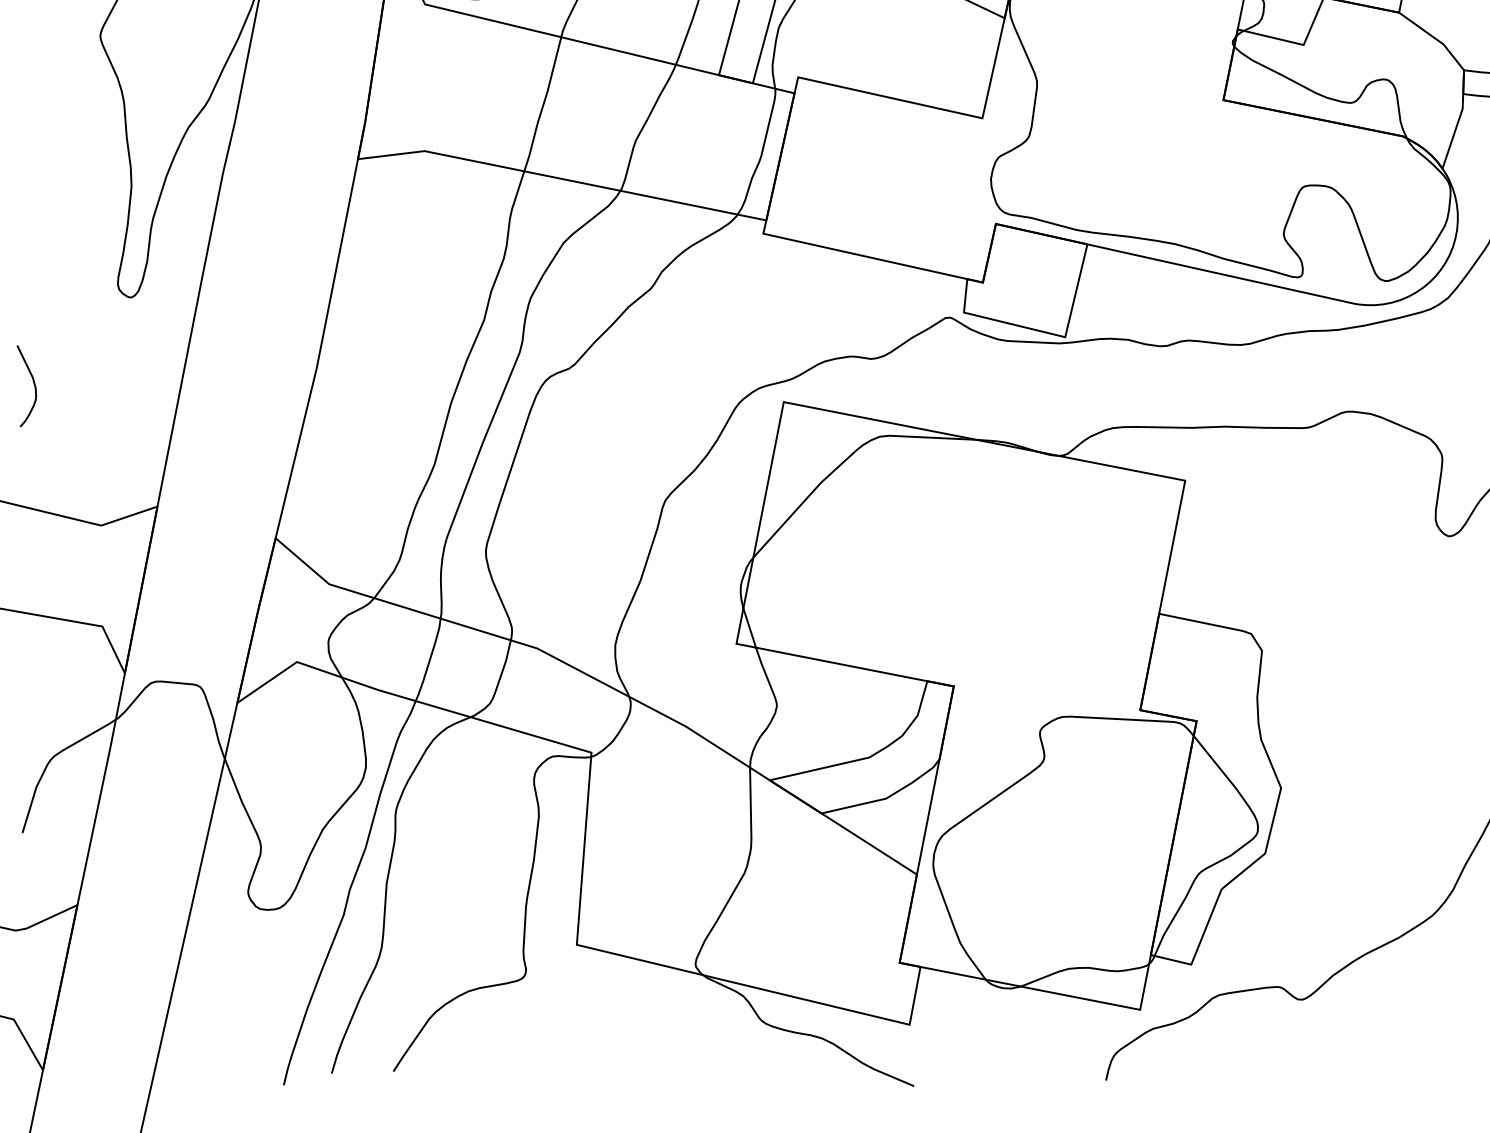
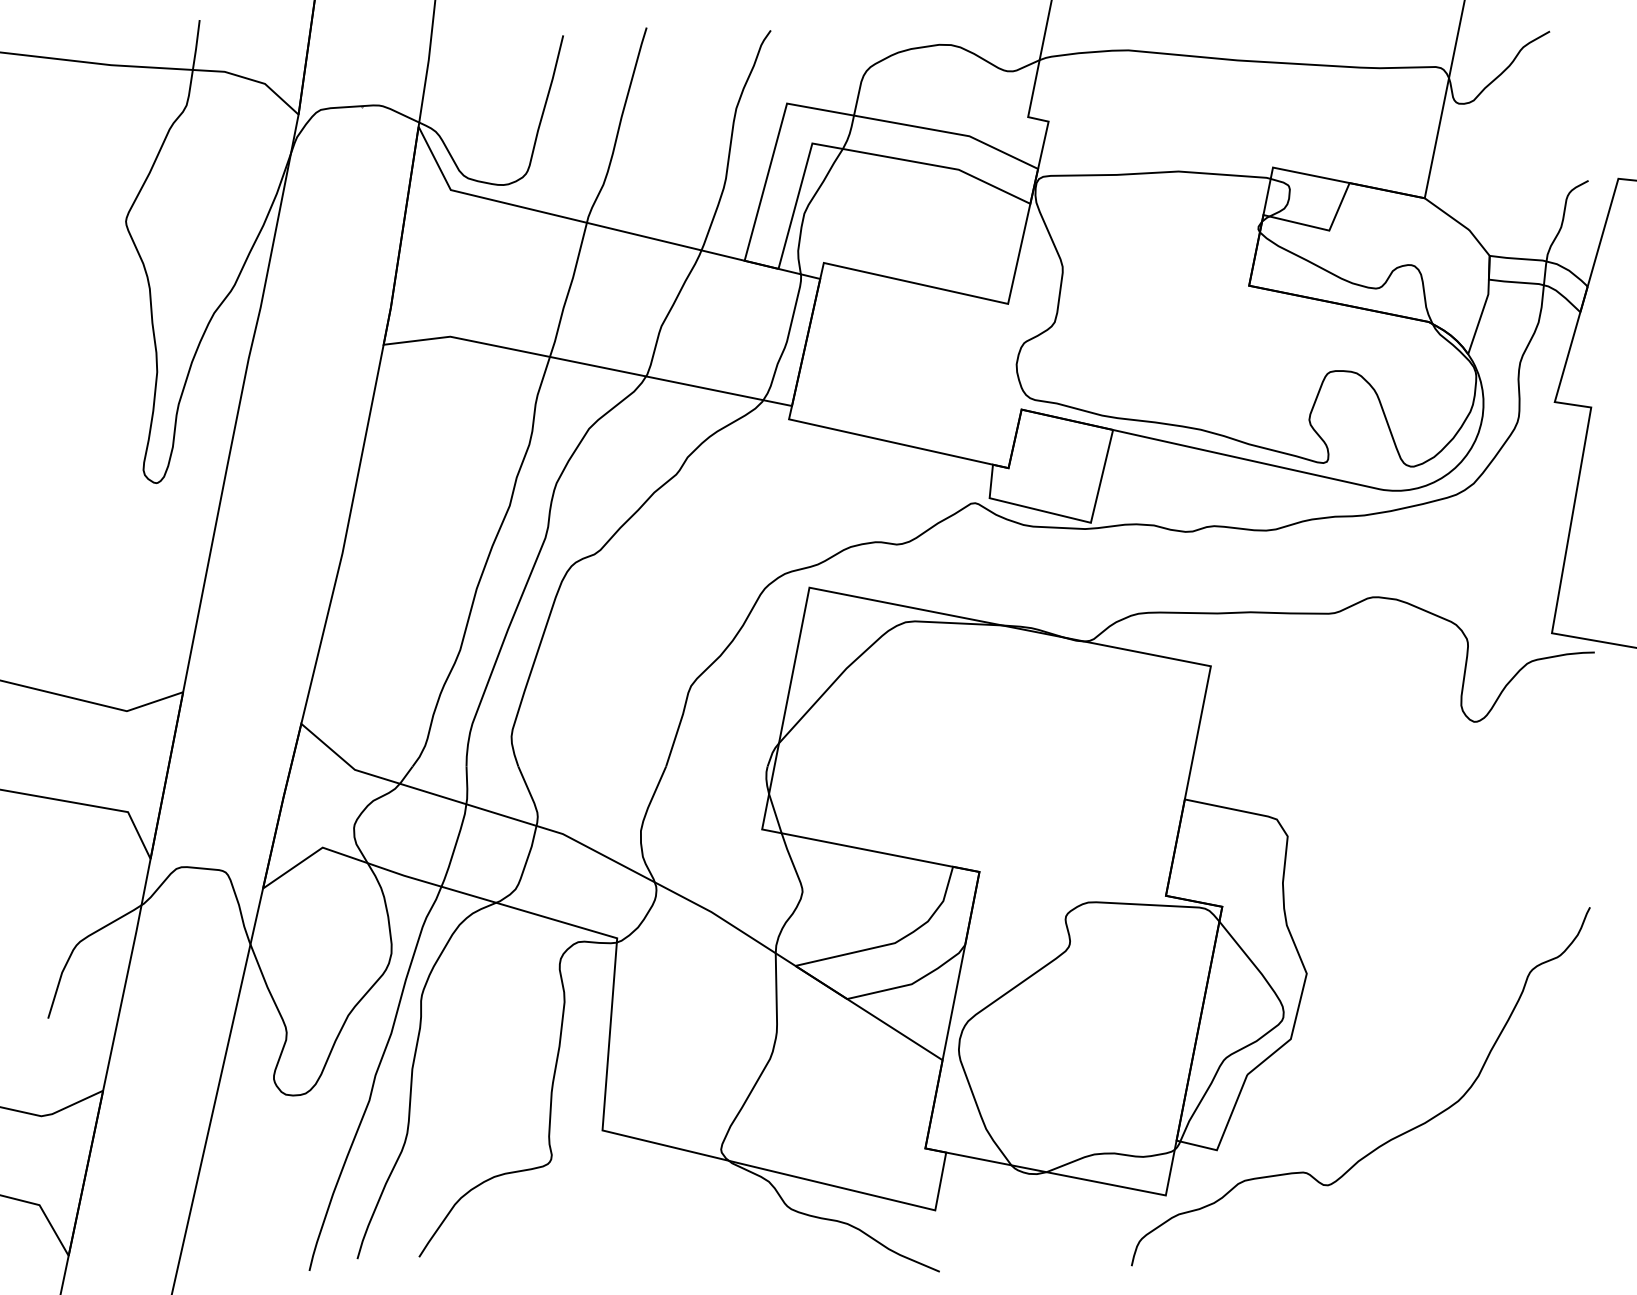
curve: (33, 385) -> (59, 571), removed

